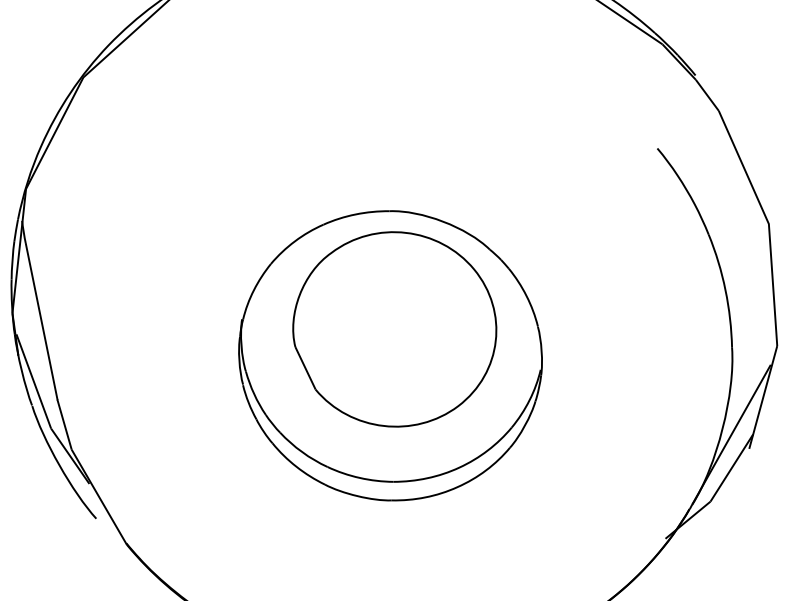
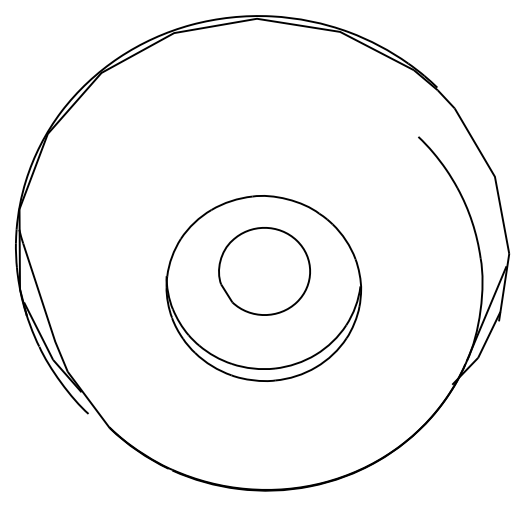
part: (394, 329) -> (264, 271), size x0.7

